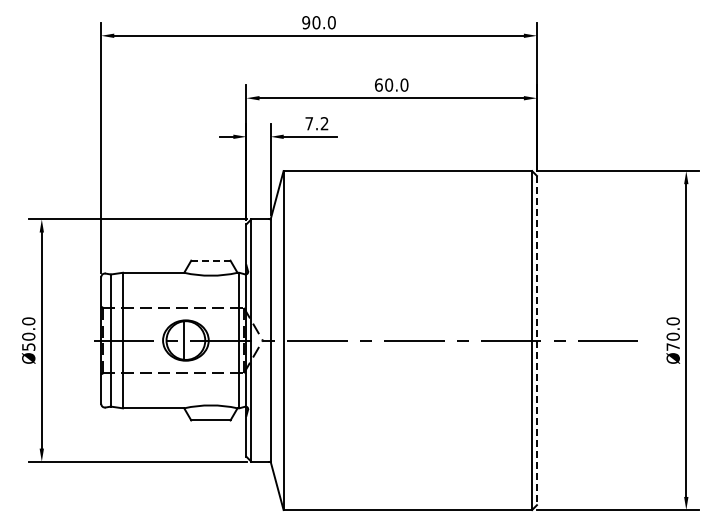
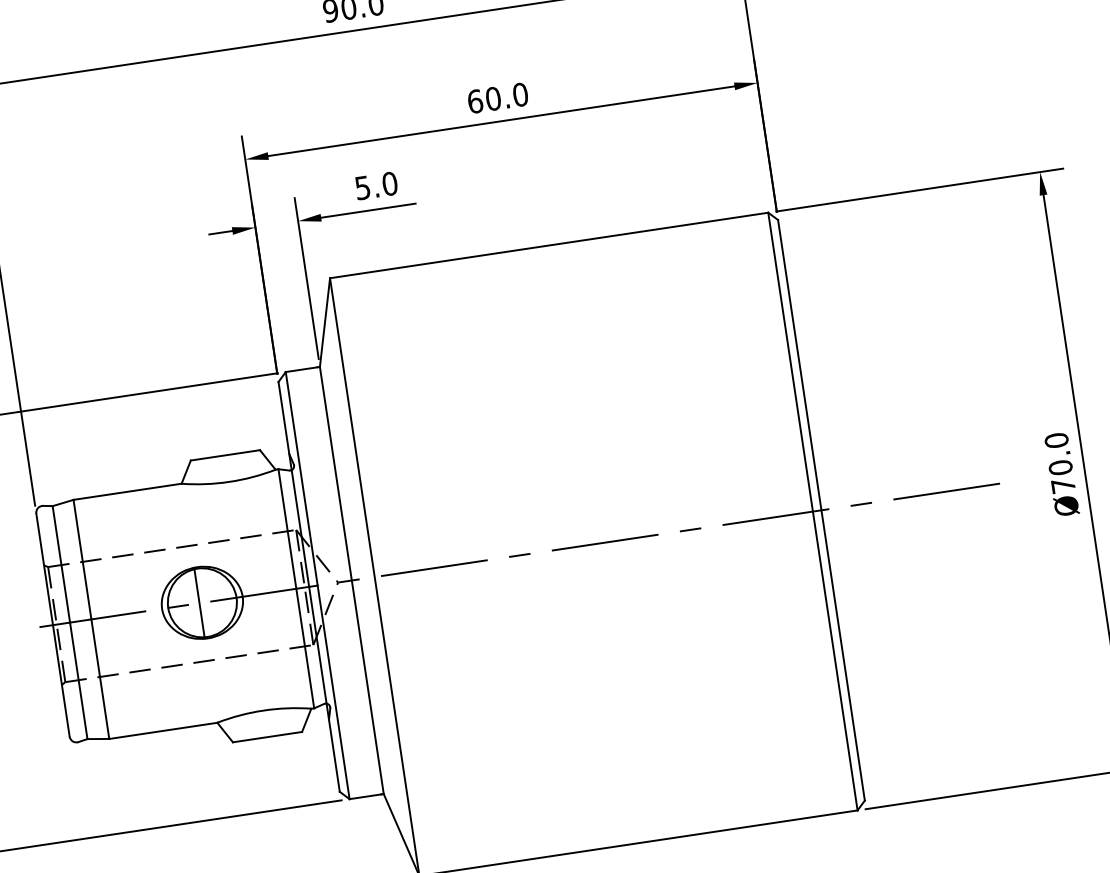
text: (316, 123) -> (375, 185), 7.2 -> 5.0
line: (210, 260) -> (224, 455), dashed -> solid
line: (536, 340) -> (820, 510), dashed -> solid

